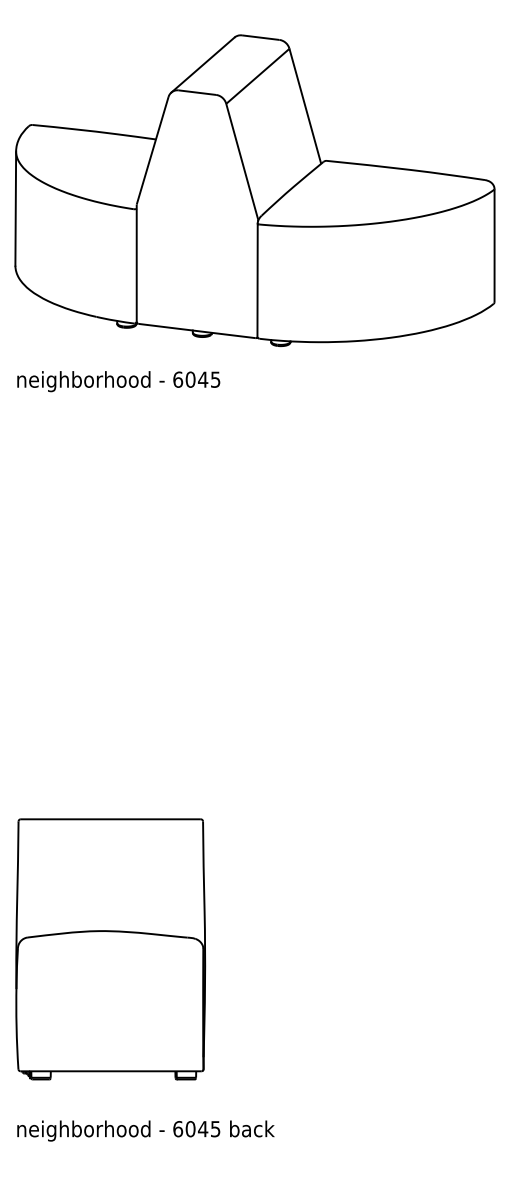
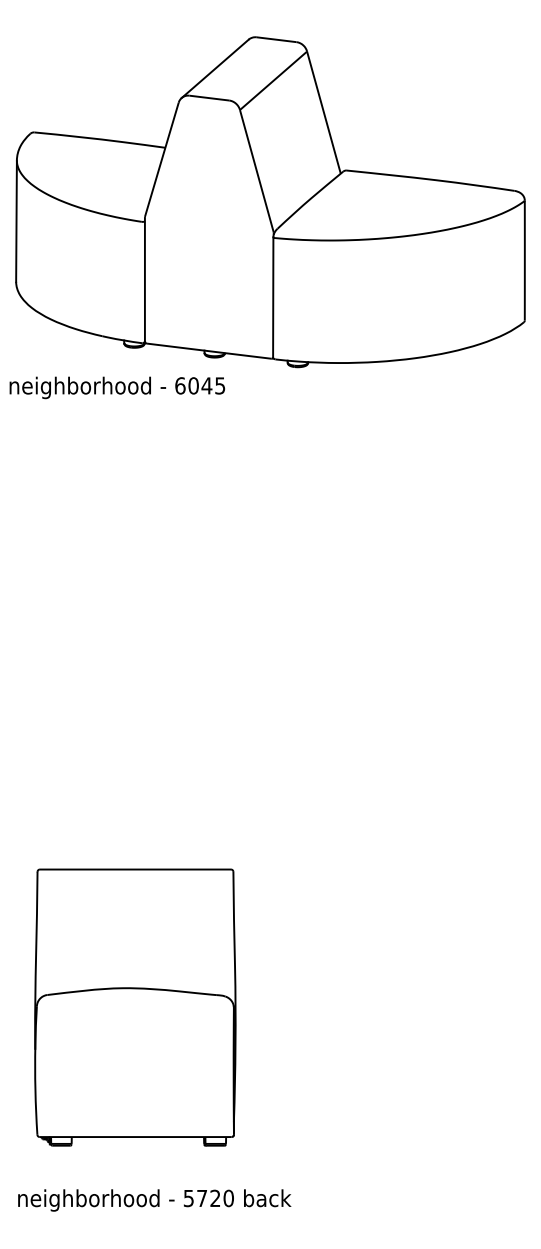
text: (118, 381) -> (117, 387), moved
part: (110, 949) -> (135, 1007), moved
text: (196, 1129) -> (208, 1198), 6045 -> 5720

